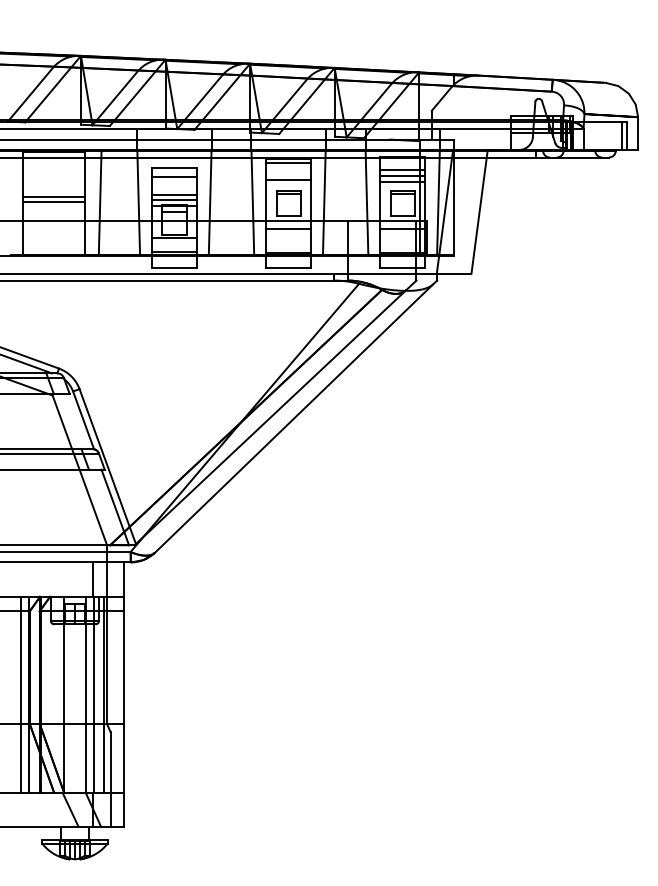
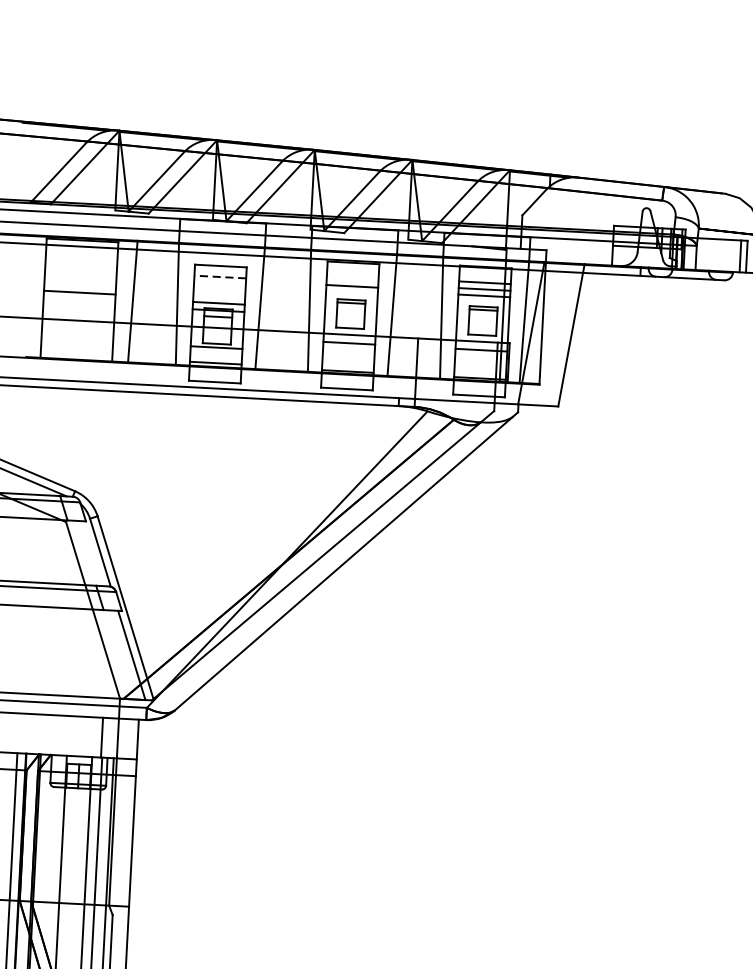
line: (288, 163) -> (353, 267), removed
line: (173, 177) -> (219, 277), solid -> dashed
line: (174, 195) -> (219, 297), removed
line: (54, 201) -> (80, 297), removed

